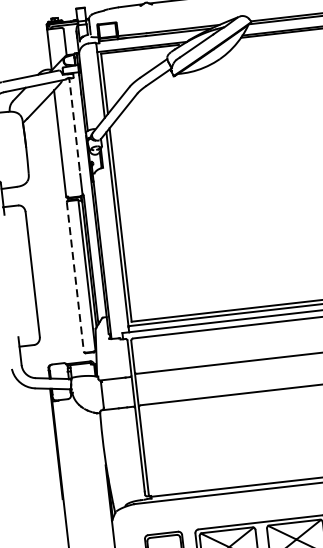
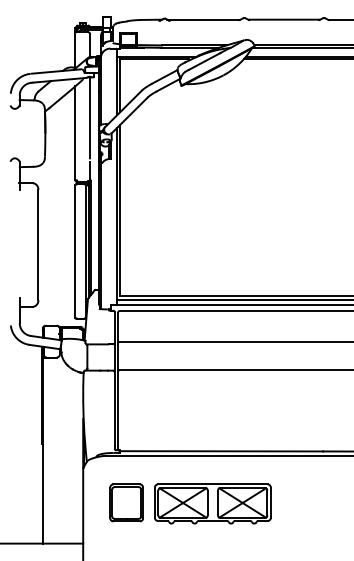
line: (73, 123) -> (89, 117), dashed -> solid
line: (75, 277) -> (75, 251), dashed -> solid

